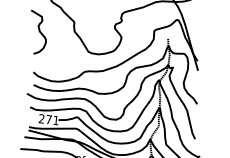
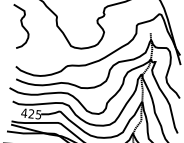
text: (48, 119) -> (31, 113), 271 -> 425

